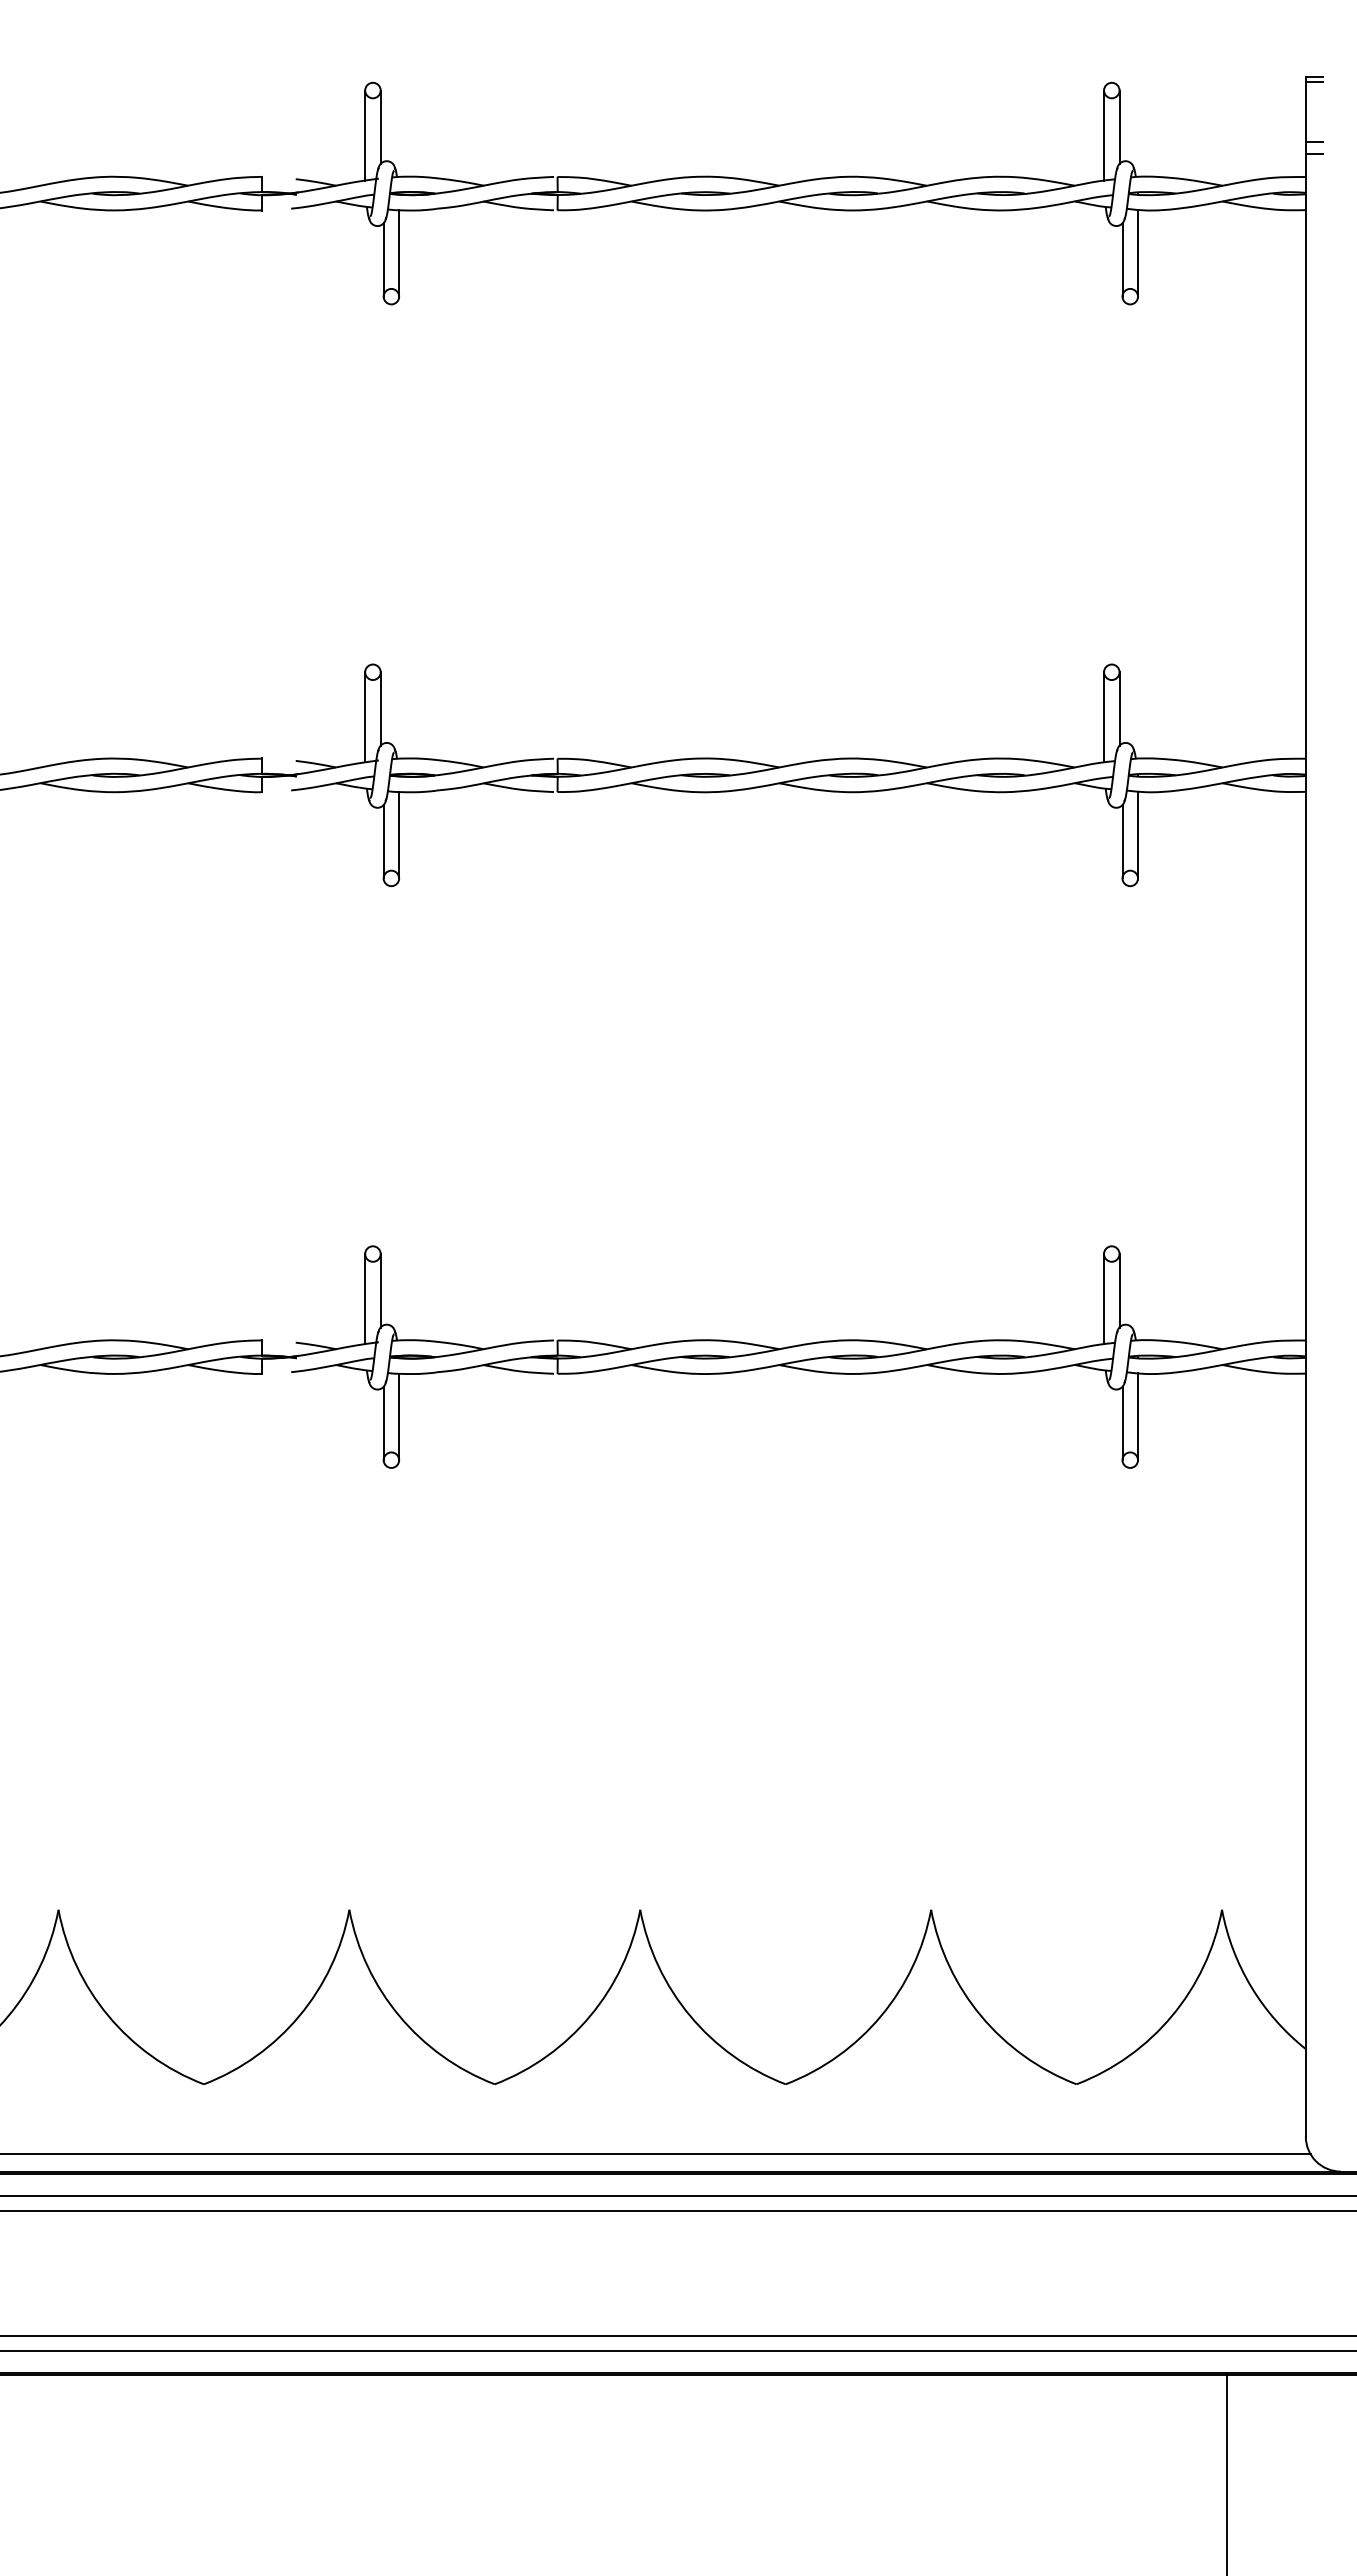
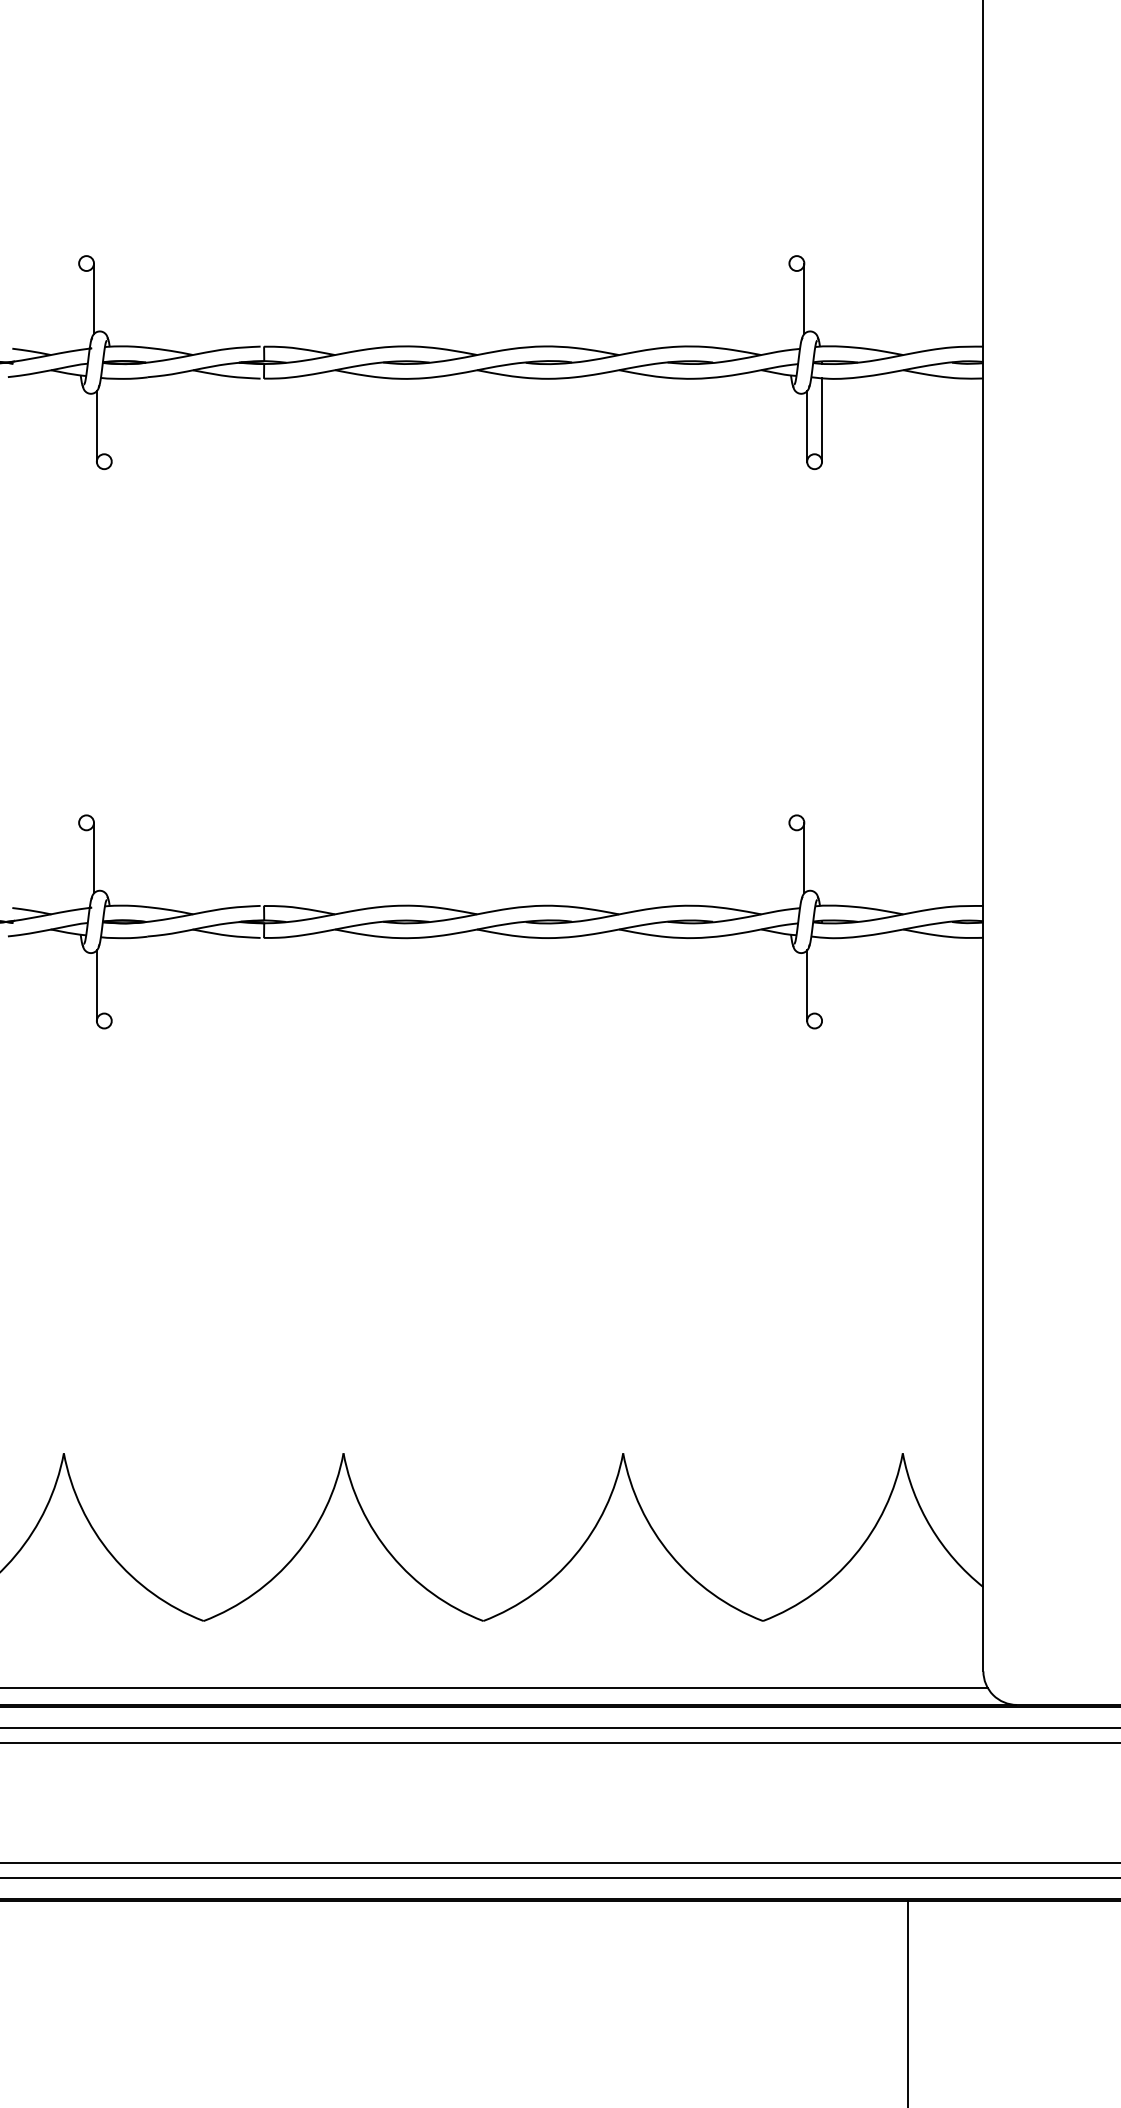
line: (365, 717) -> (79, 307), removed
line: (1104, 717) -> (789, 307), removed
line: (399, 835) -> (112, 420), removed
line: (365, 1299) -> (79, 866), removed
line: (1104, 1299) -> (789, 866), removed
line: (399, 1416) -> (112, 979), removed
line: (1138, 1416) -> (822, 979), removed

